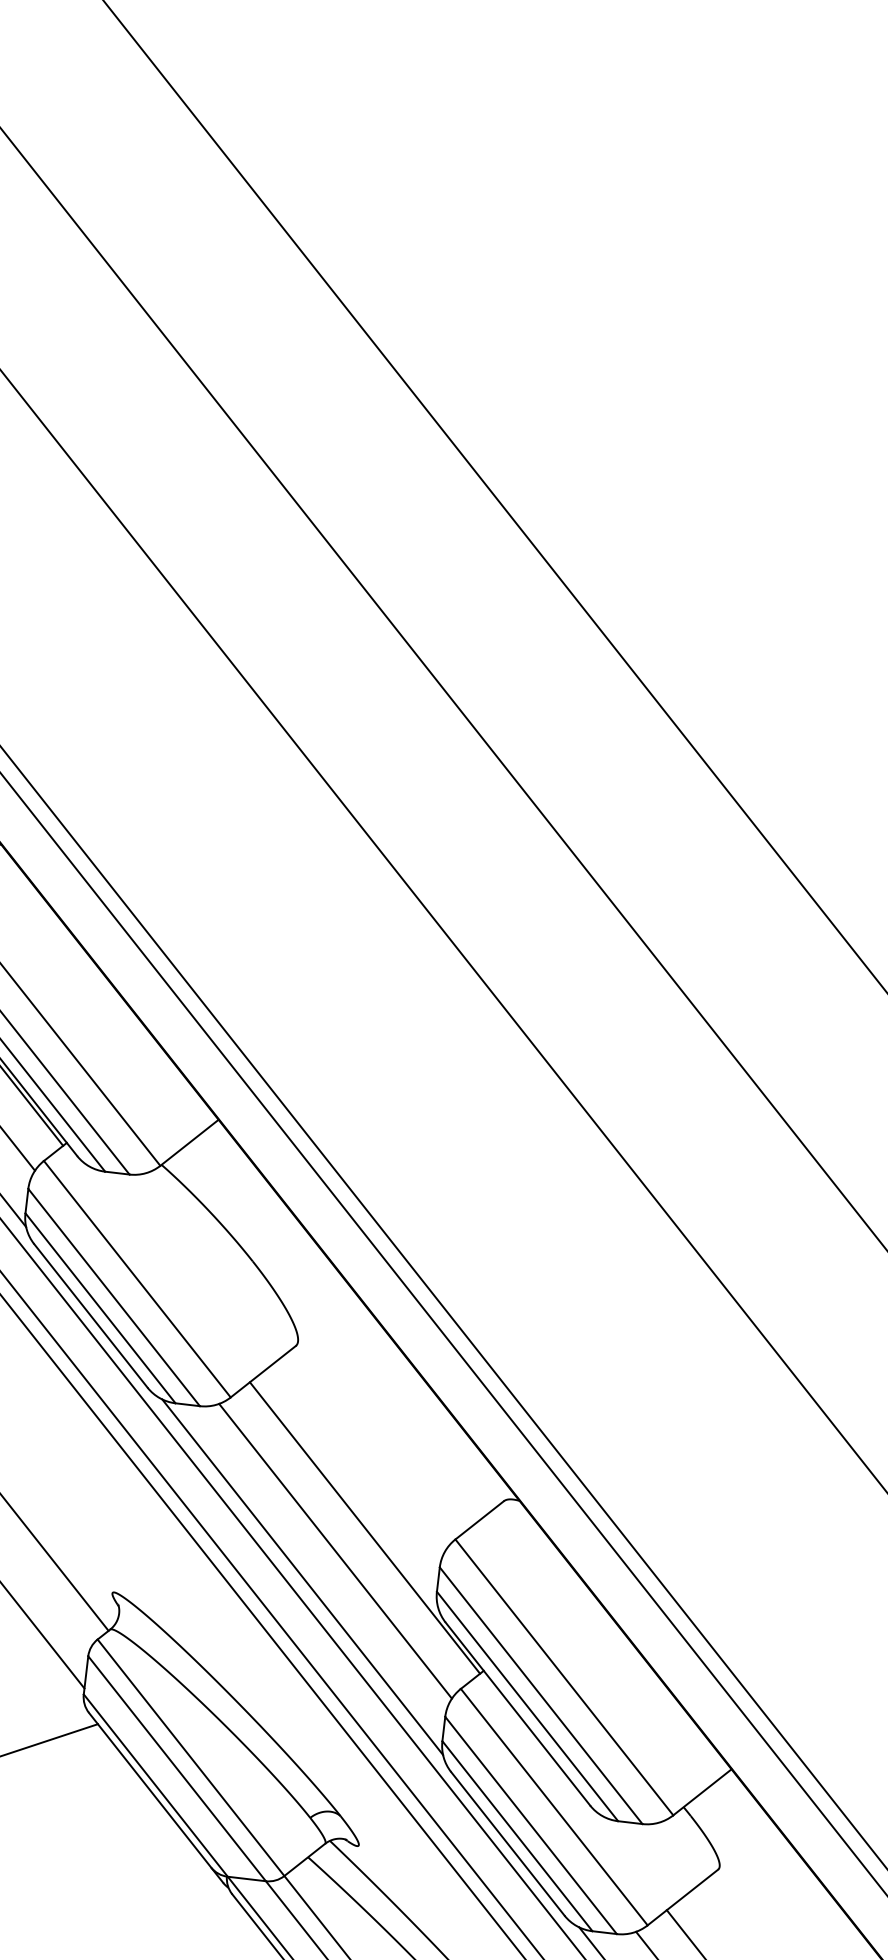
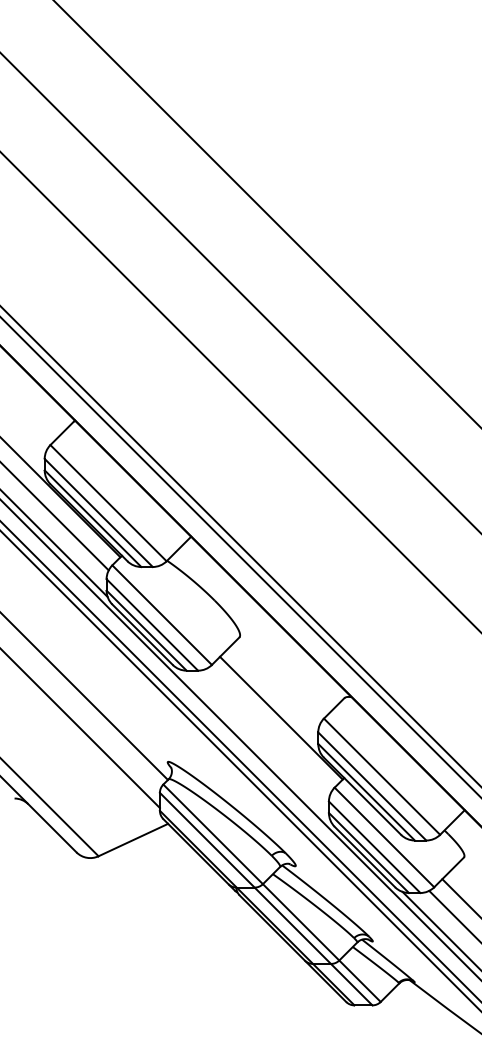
line: (334, 1550) -> (268, 730), removed
line: (303, 1577) -> (255, 744), removed

